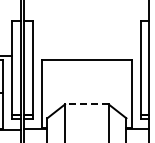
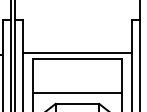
line: (86, 53) -> (77, 53), added
line: (86, 93) -> (77, 93), added
line: (86, 104) -> (77, 104), dashed -> solid

